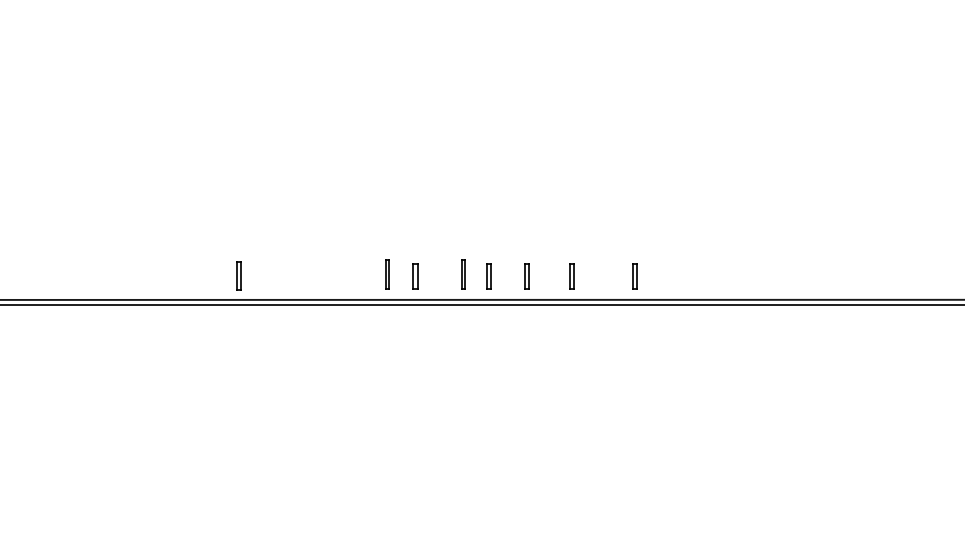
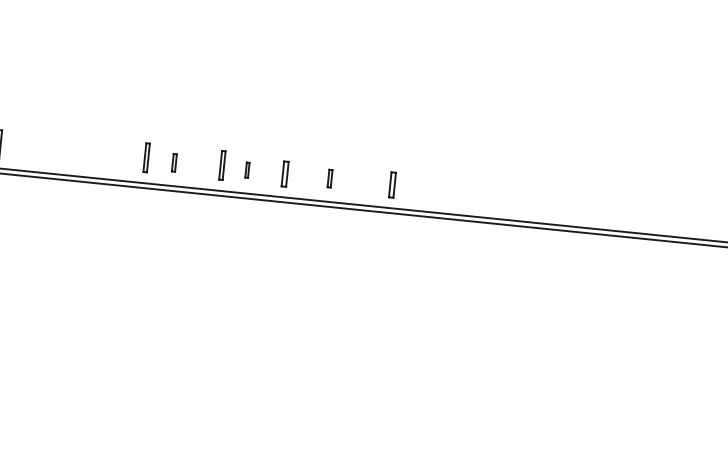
part: (415, 276) -> (174, 162), size x0.7
part: (488, 276) -> (246, 170), size x0.6
part: (571, 276) -> (329, 178), size x0.7

